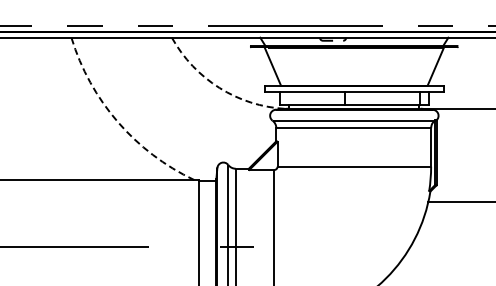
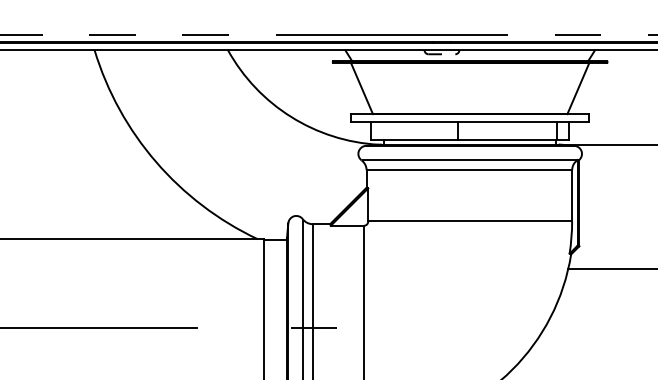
arc: (219, 87) -> (291, 116), dashed -> solid
arc: (117, 121) -> (155, 161), dashed -> solid

